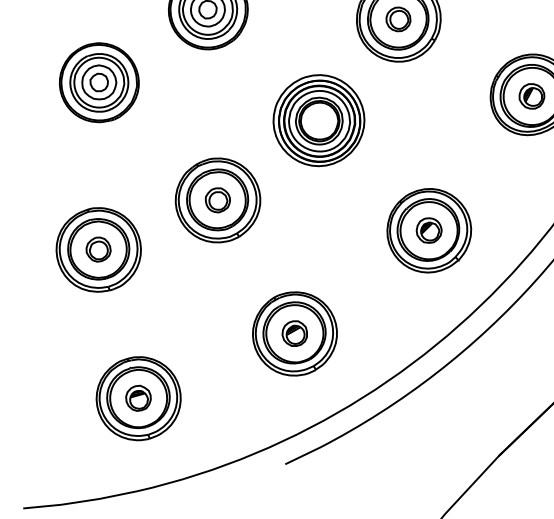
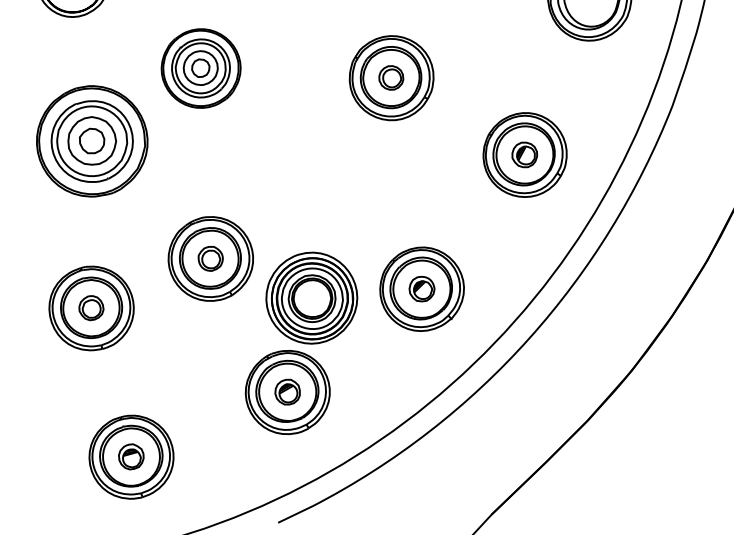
part: (98, 81) -> (91, 140), size x1.4
part: (318, 119) -> (311, 297), moved

